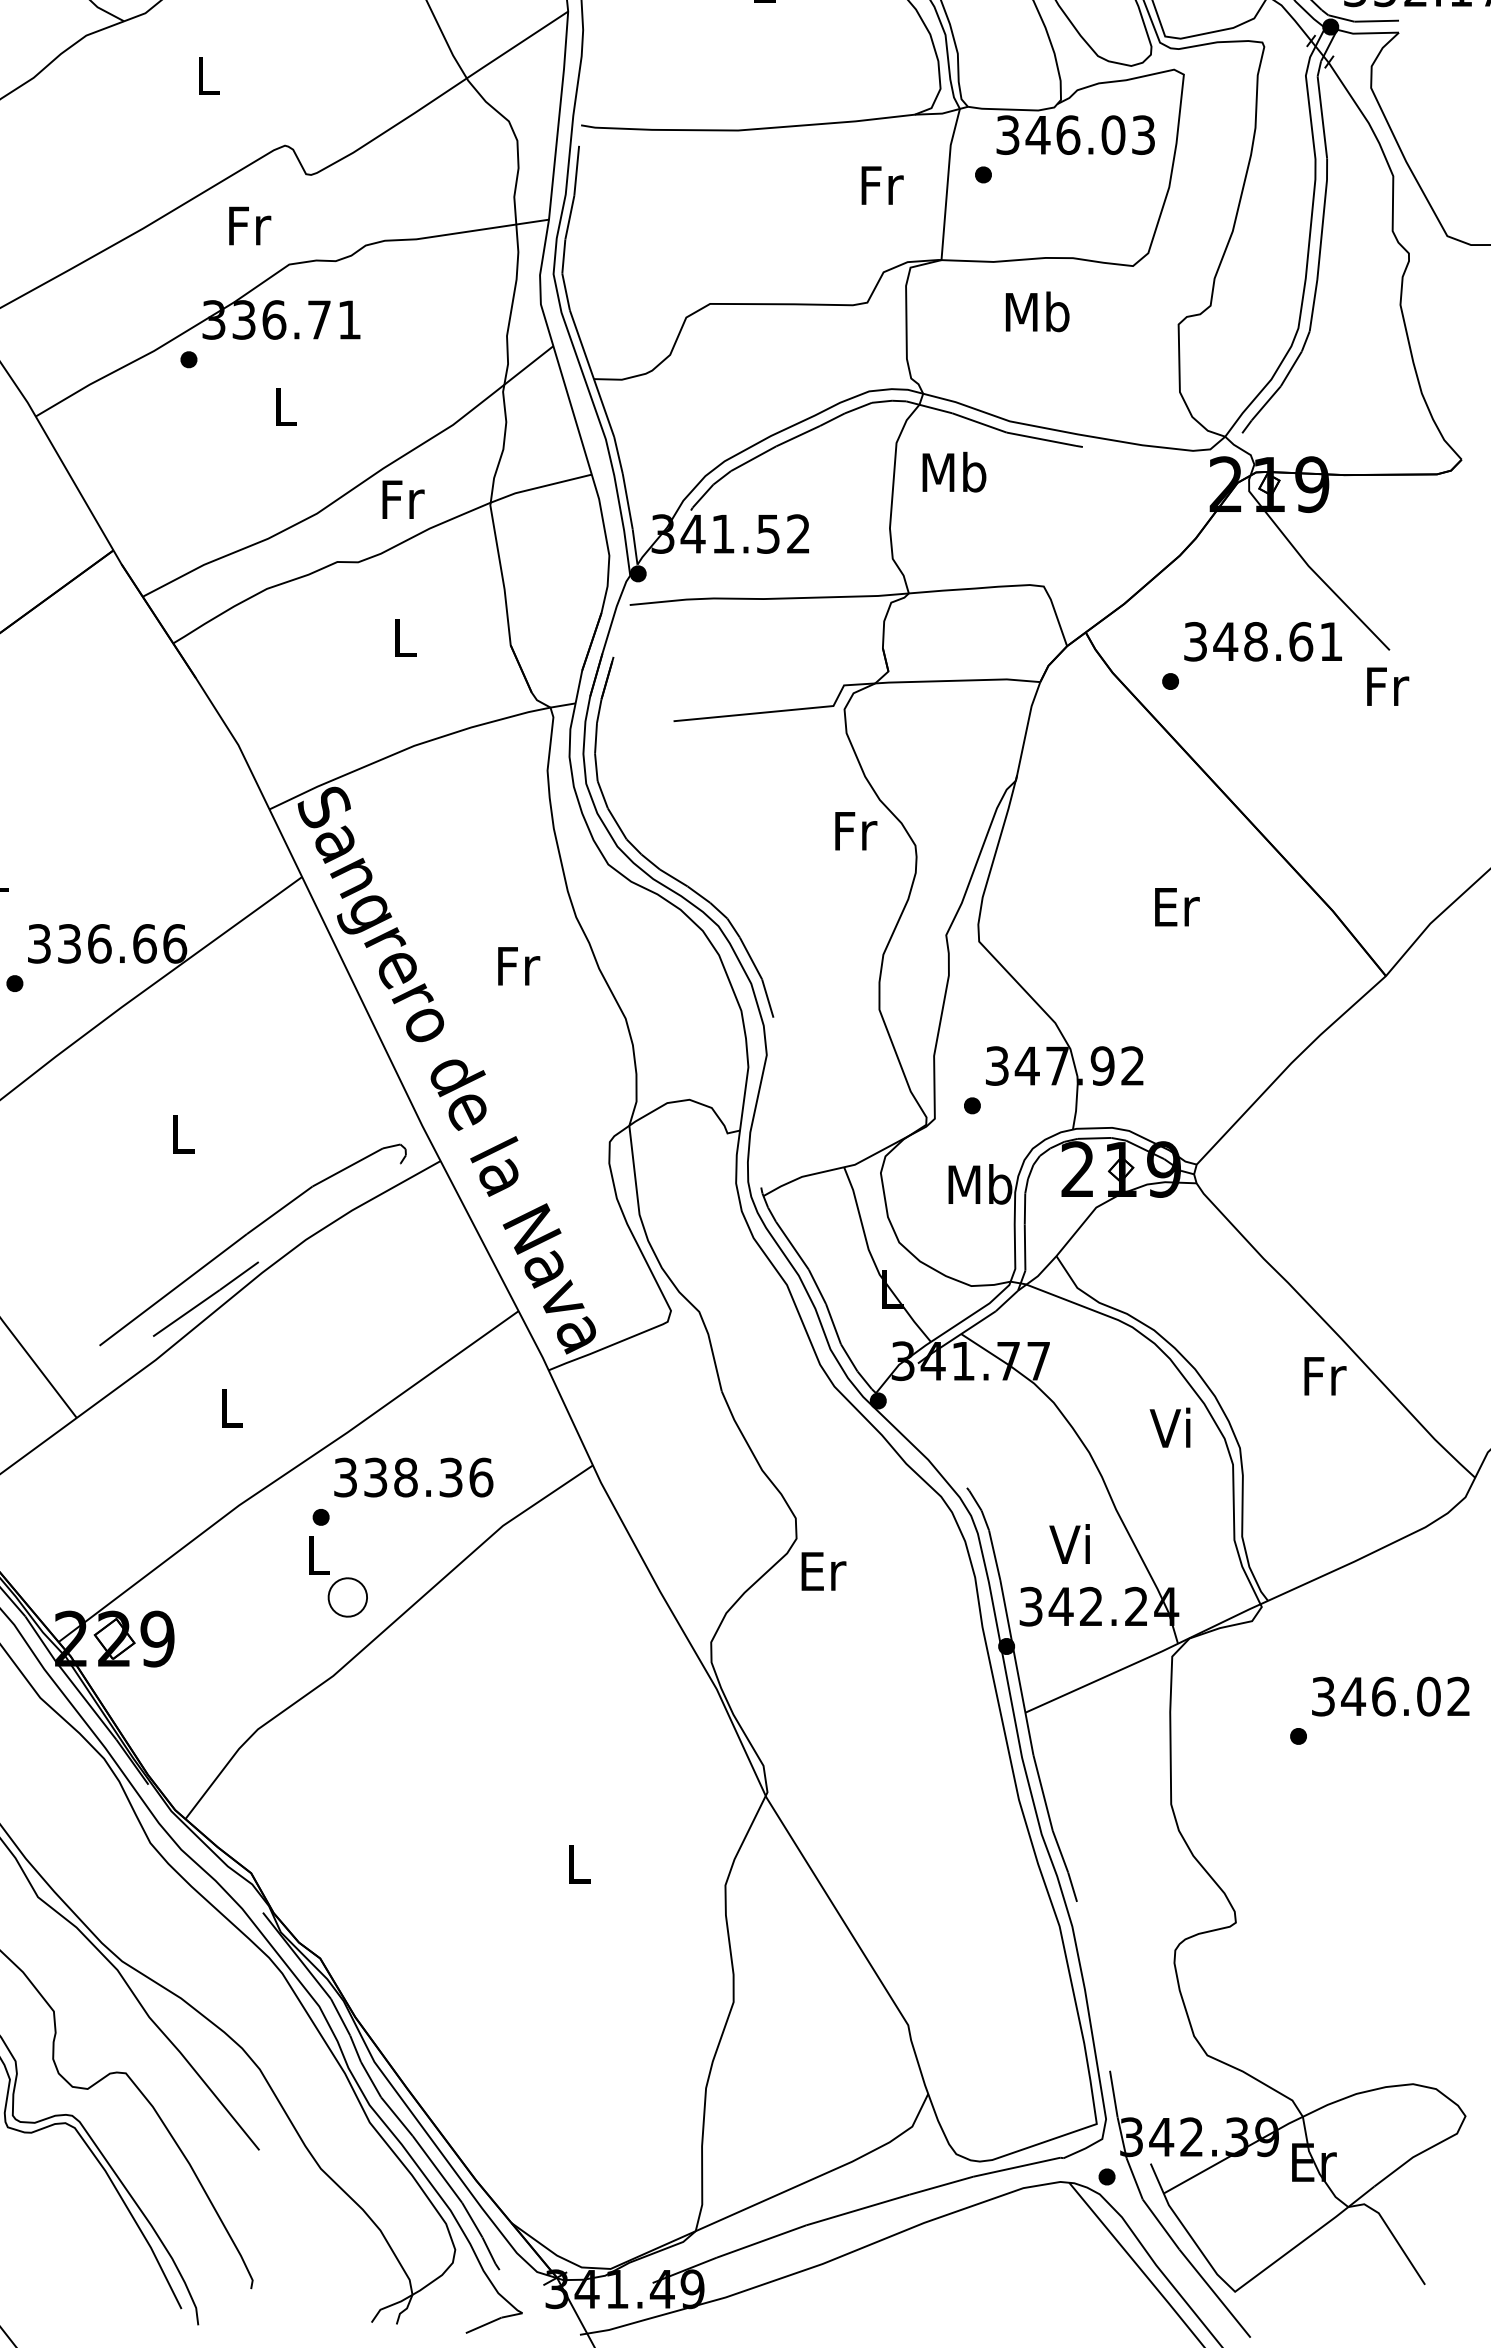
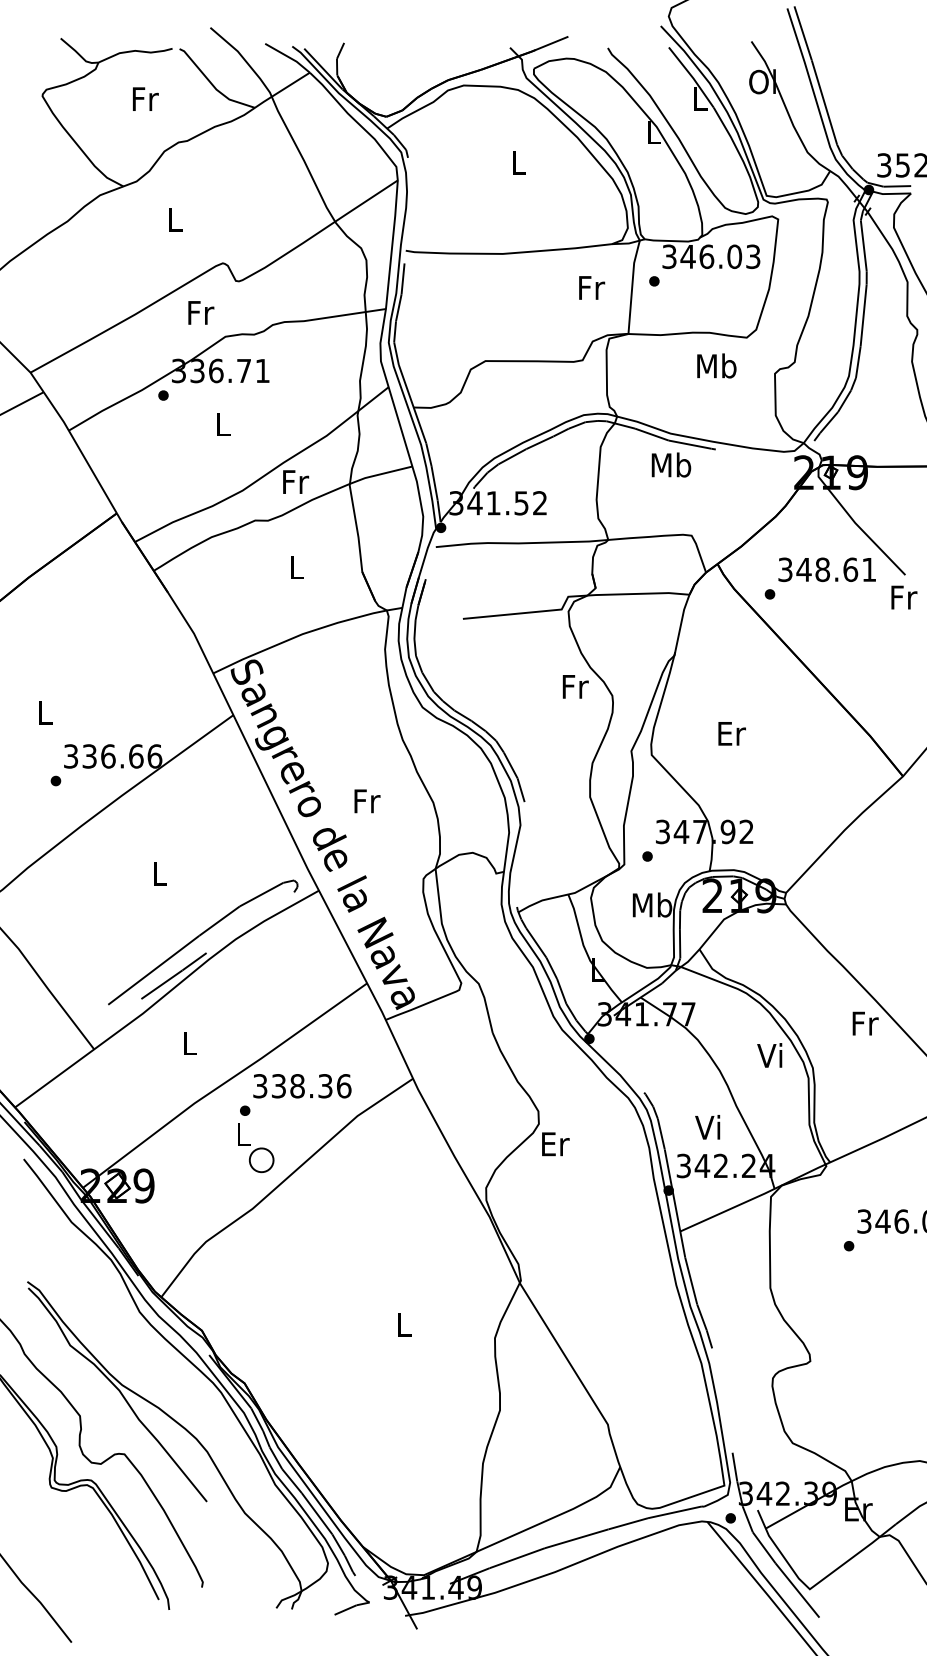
text: (1037, 311) -> (716, 365), moved
text: (954, 471) -> (671, 464), moved
text: (1176, 906) -> (731, 733), moved
text: (519, 966) -> (367, 801), moved

